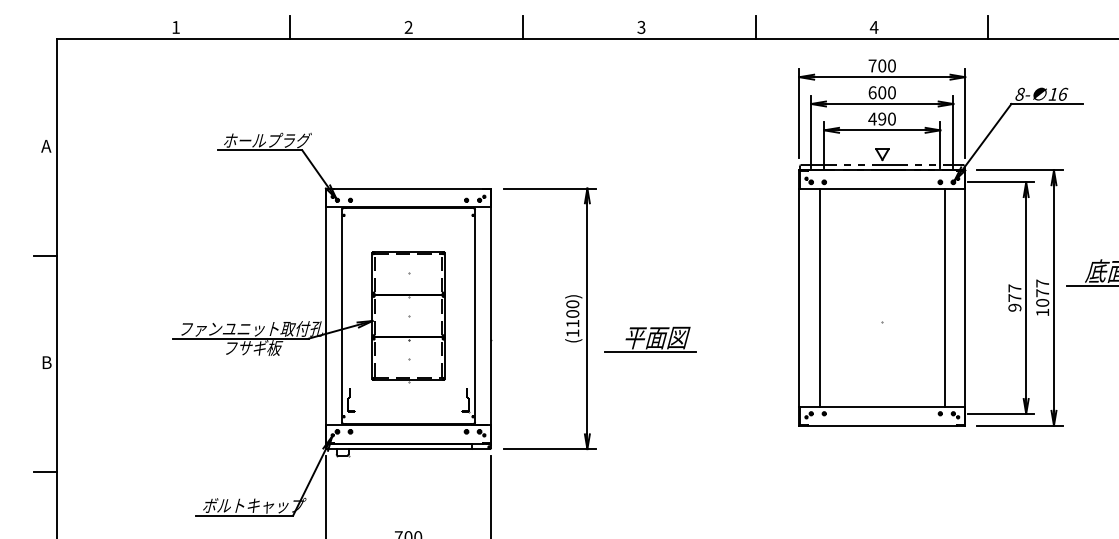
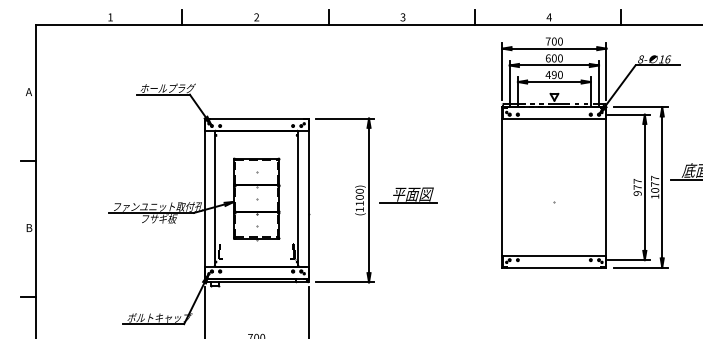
line: (818, 298) -> (514, 187), removed
line: (944, 298) -> (593, 187), removed
part: (650, 339) -> (408, 195), moved

